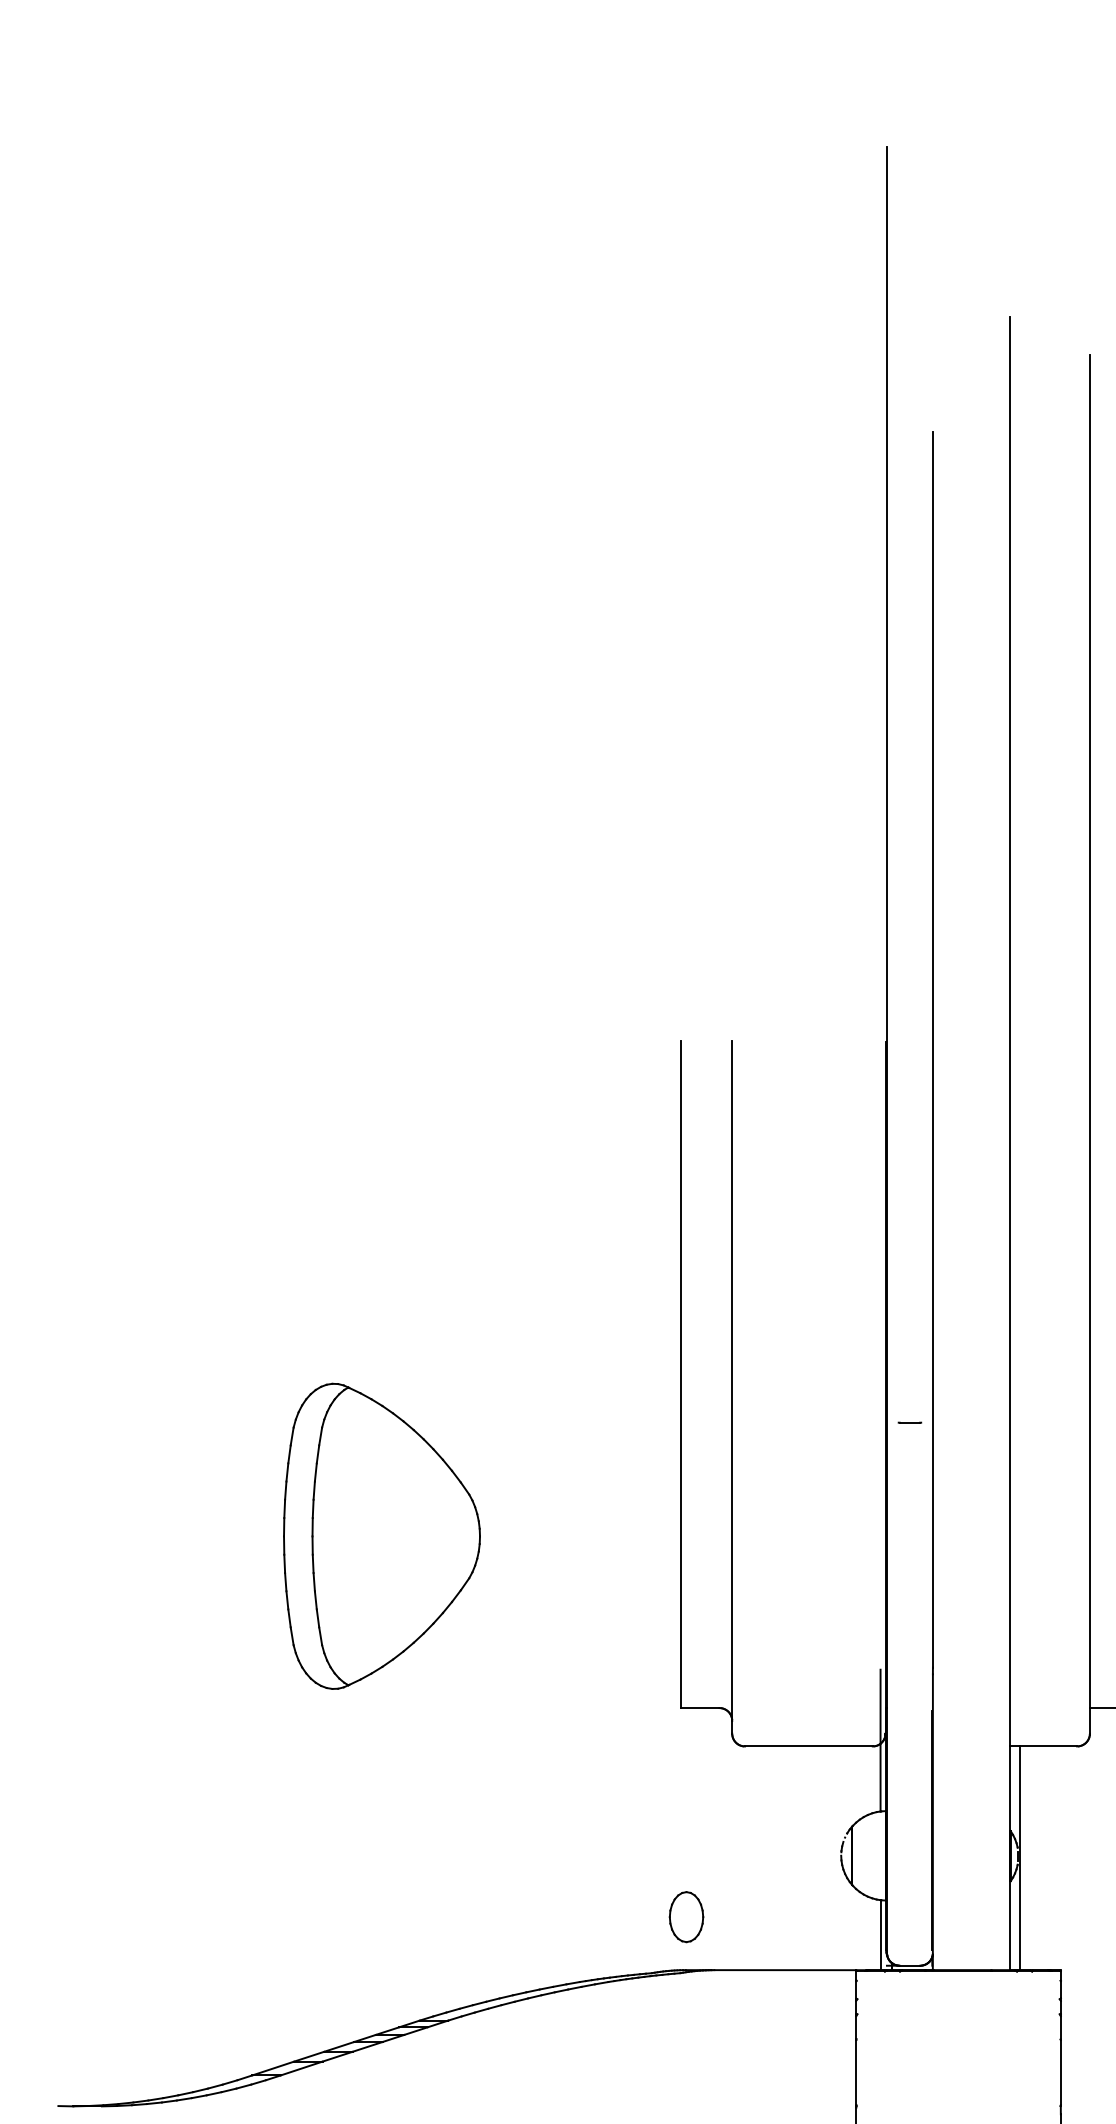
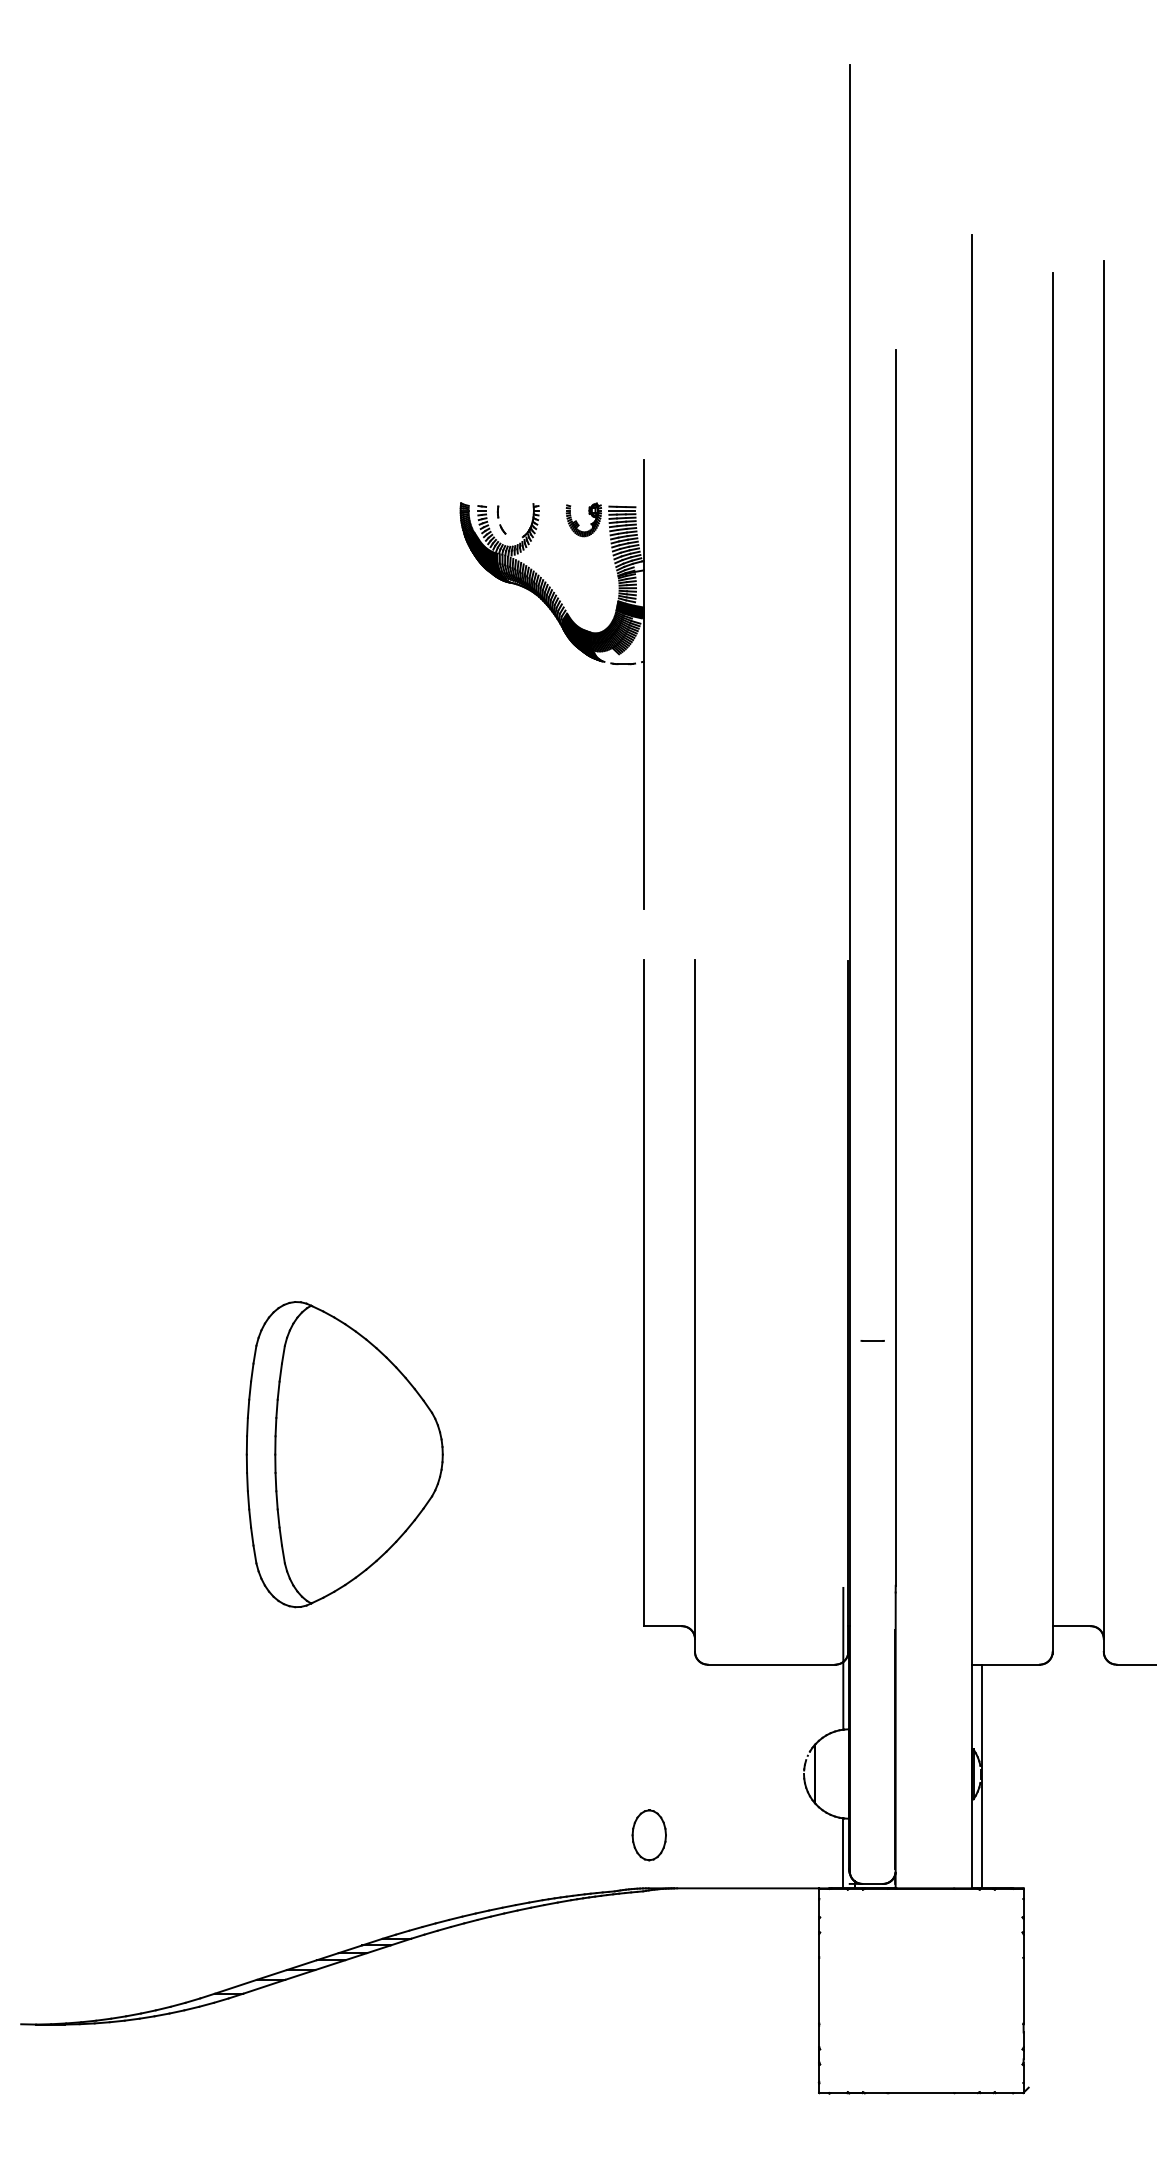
part: (617, 733) -> (580, 651), added

